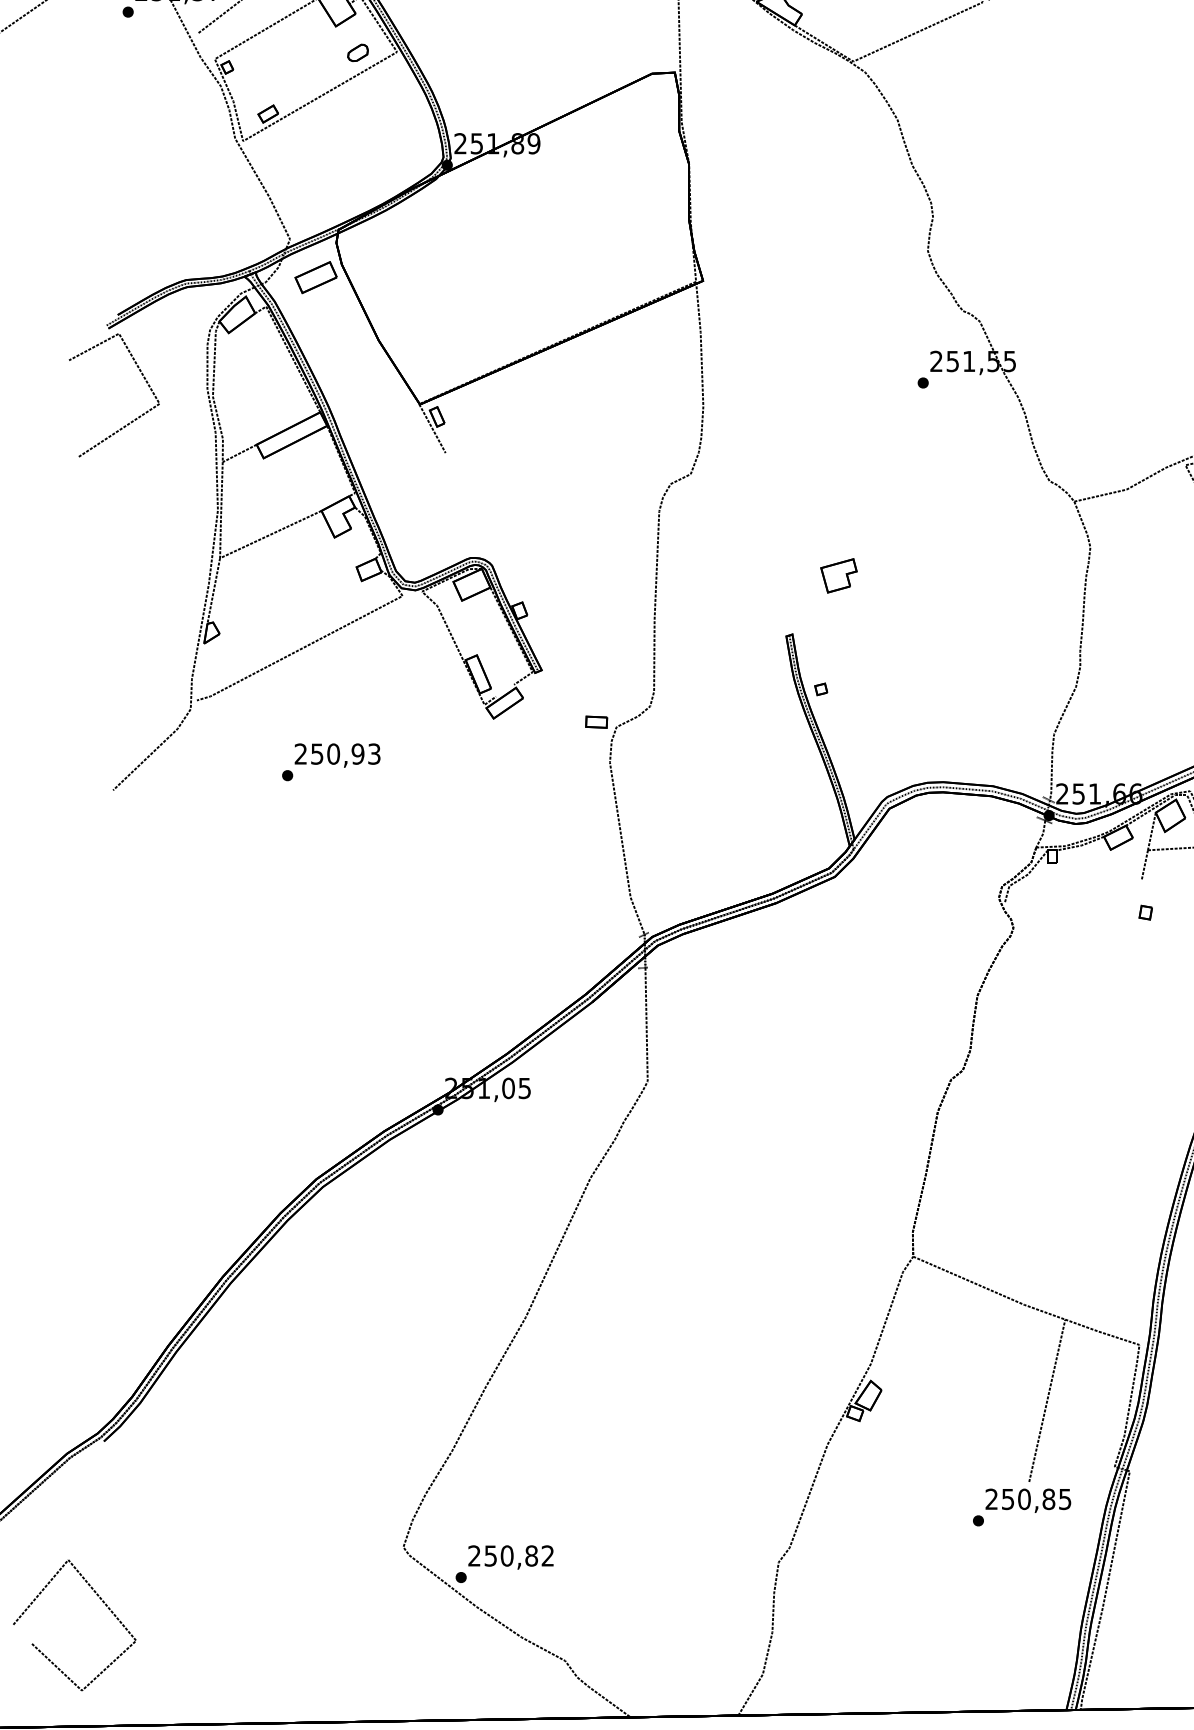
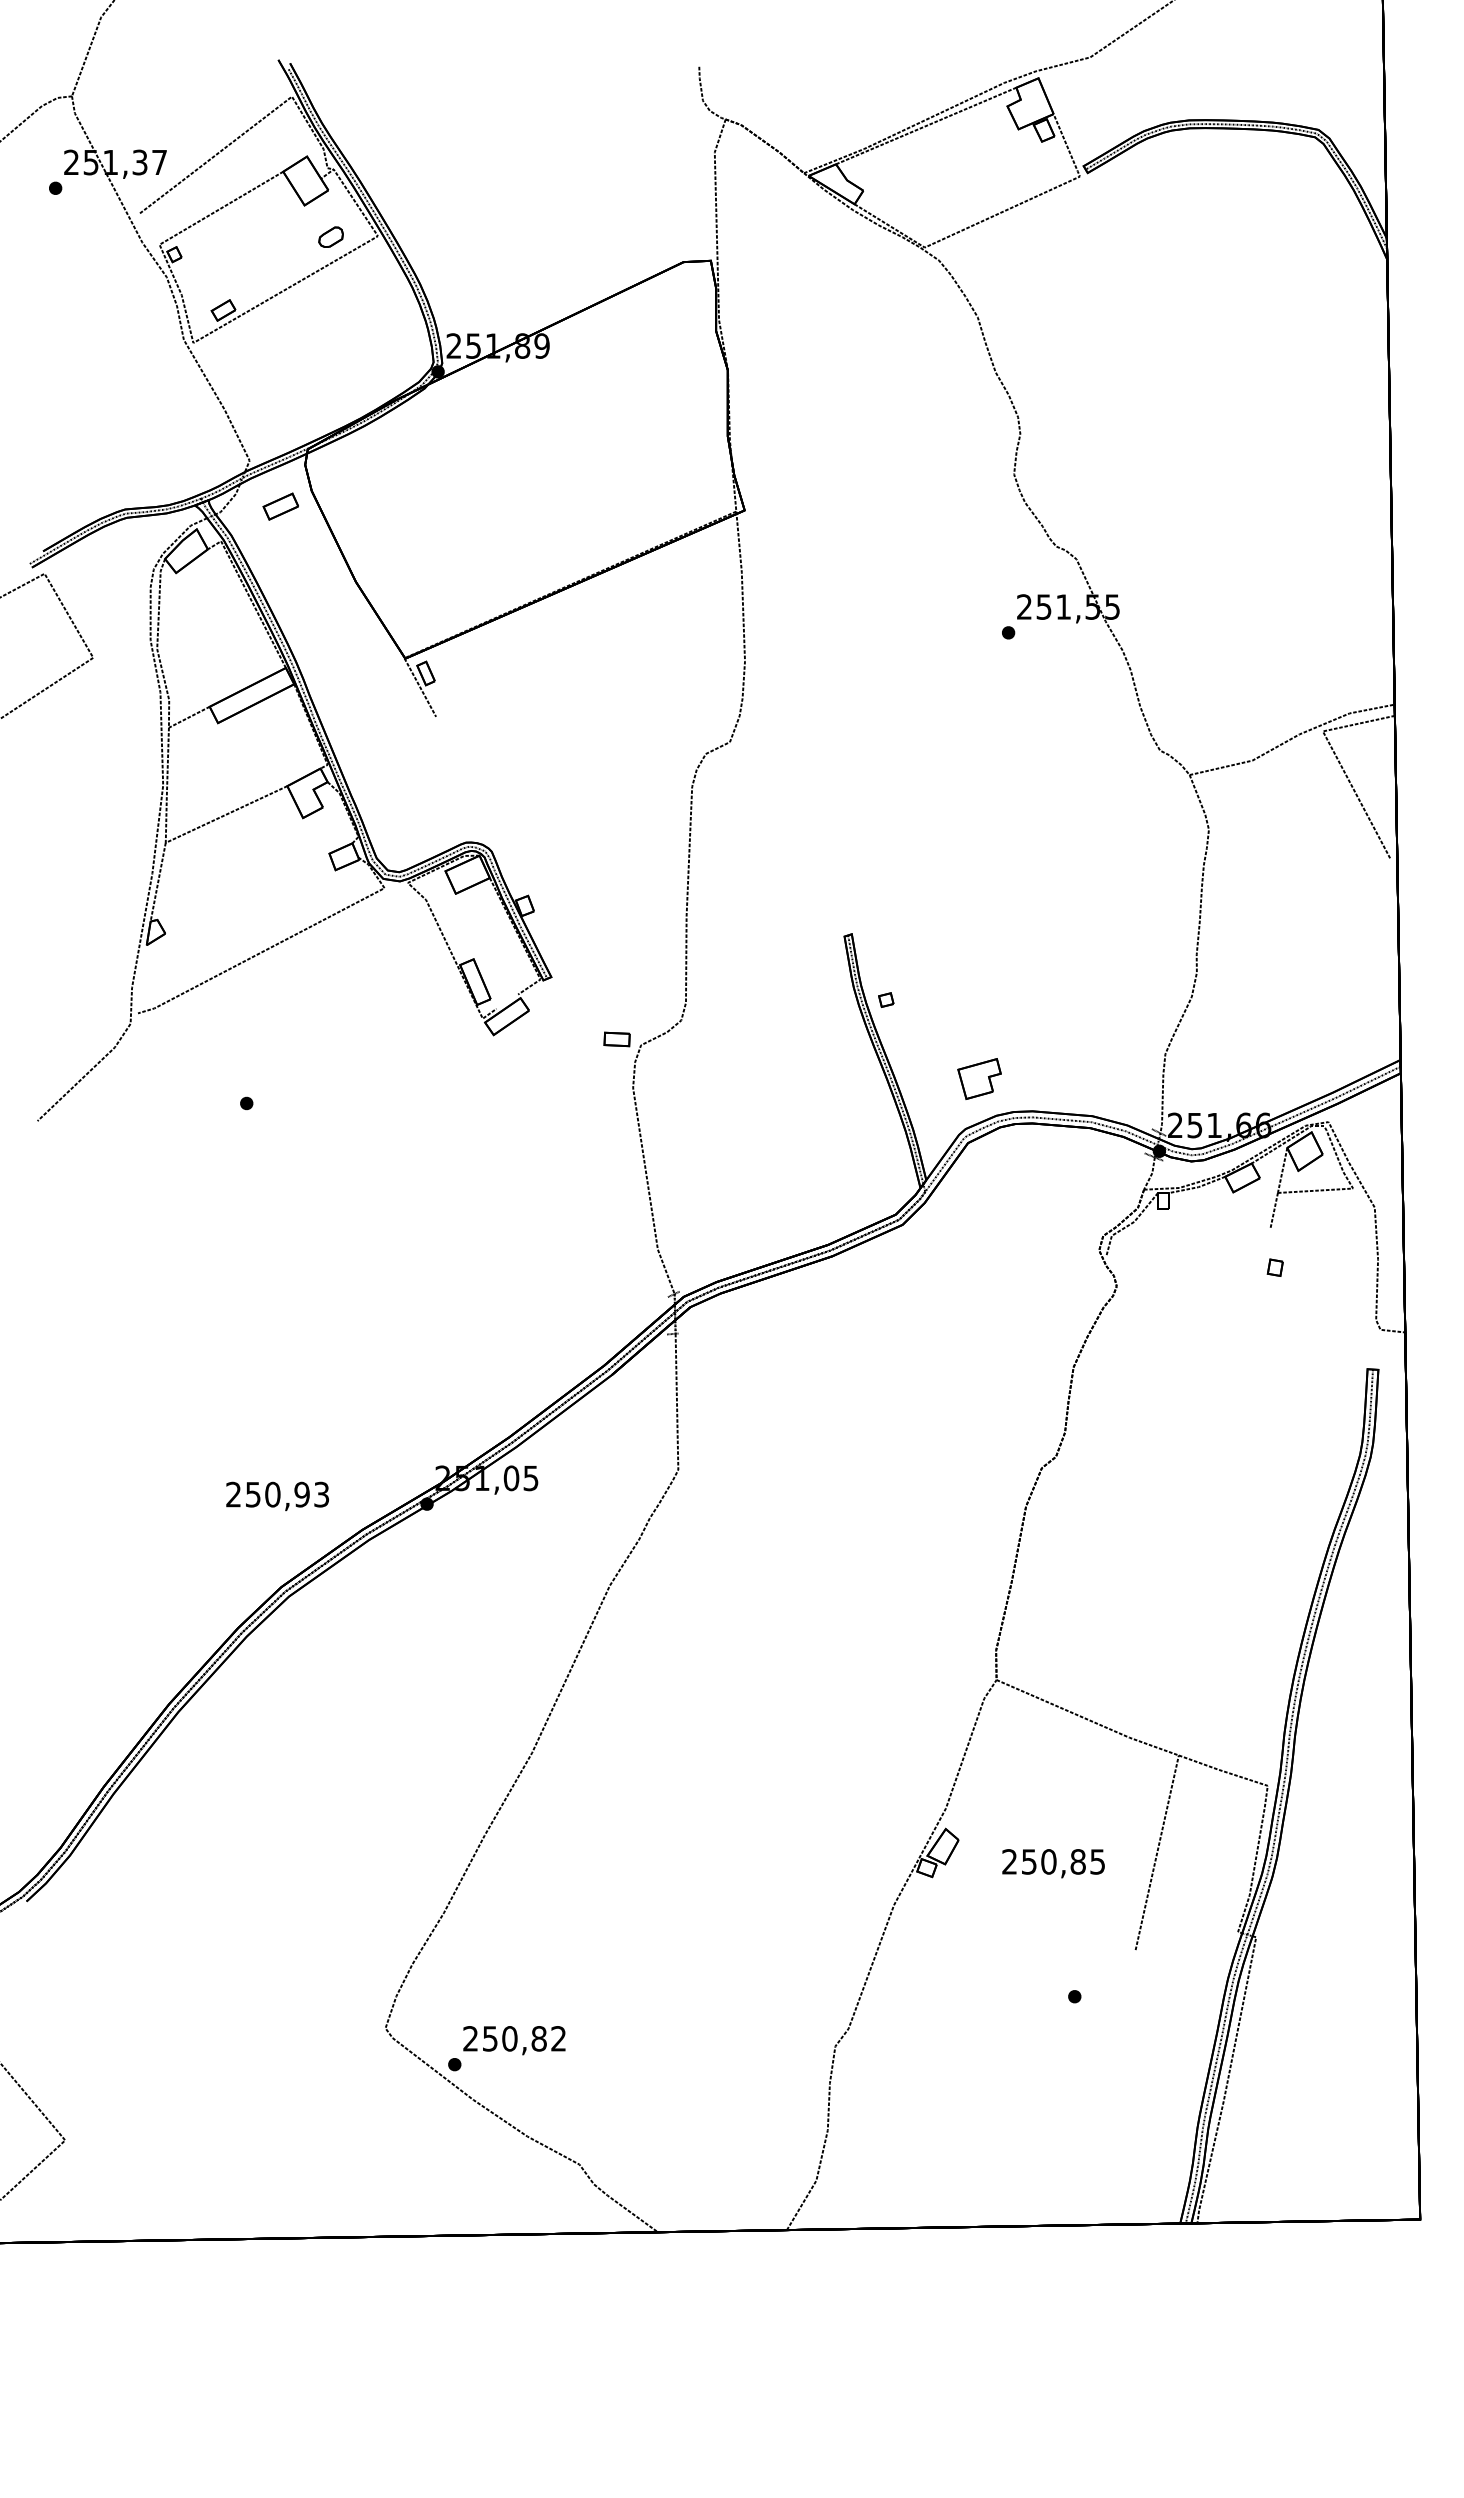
part: (315, 277) -> (280, 506), size x0.7
part: (838, 575) -> (979, 1078), moved
text: (337, 755) -> (277, 1496), moved
text: (1028, 1500) -> (1053, 1863), moved

